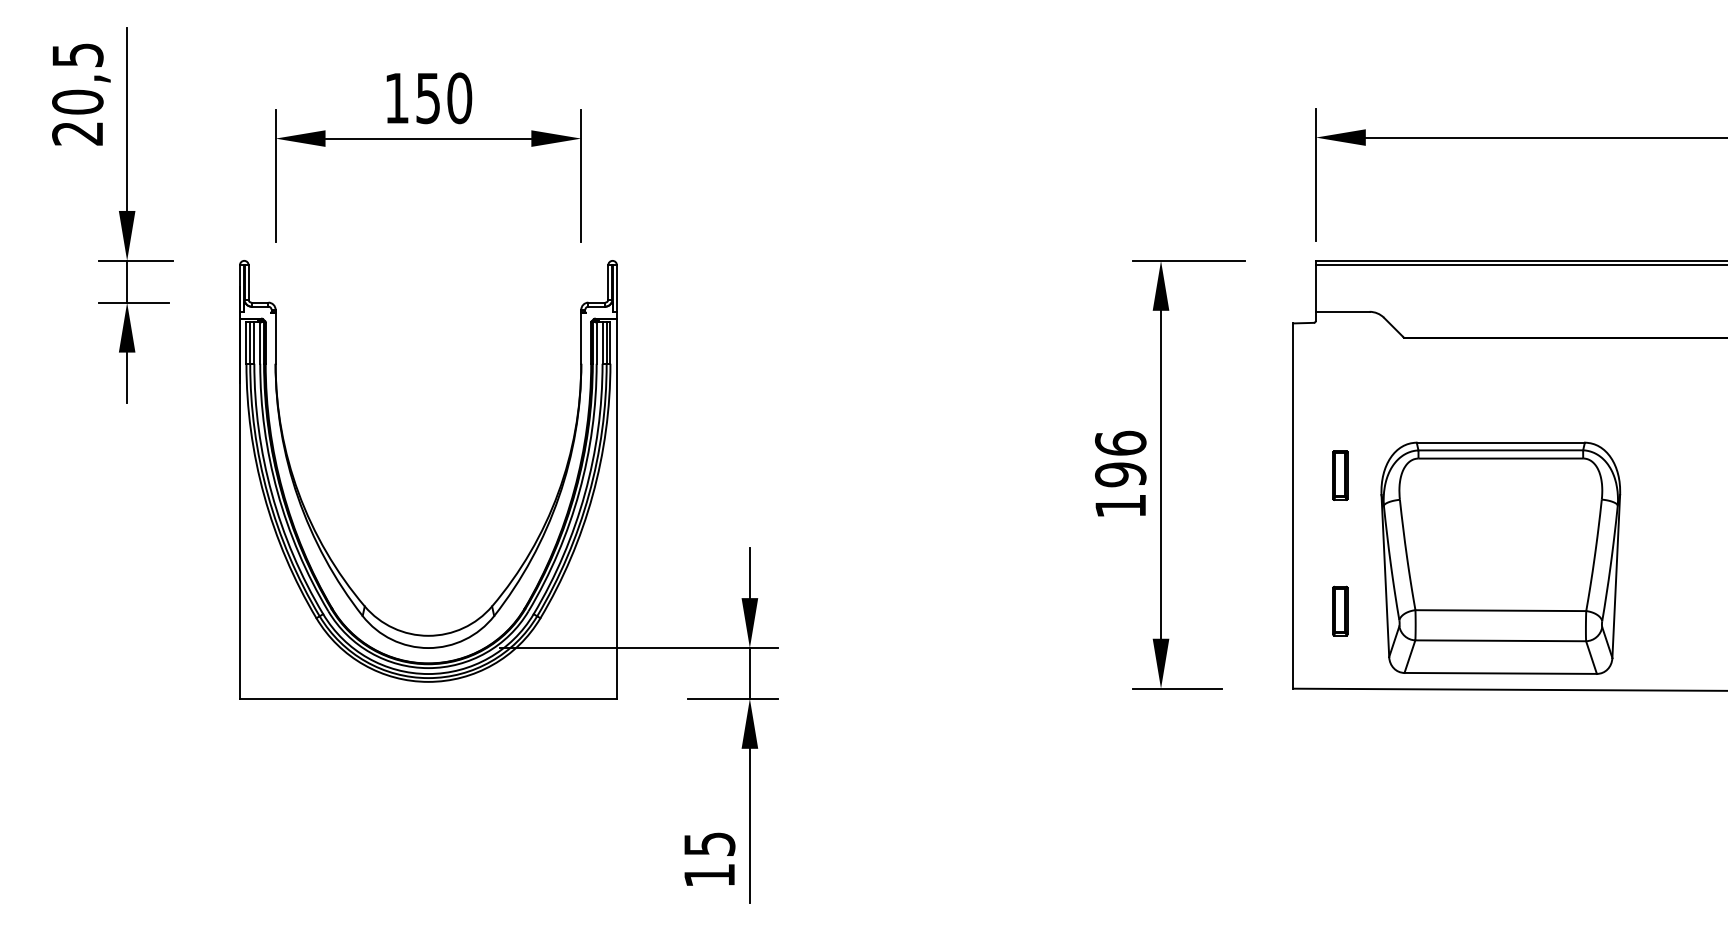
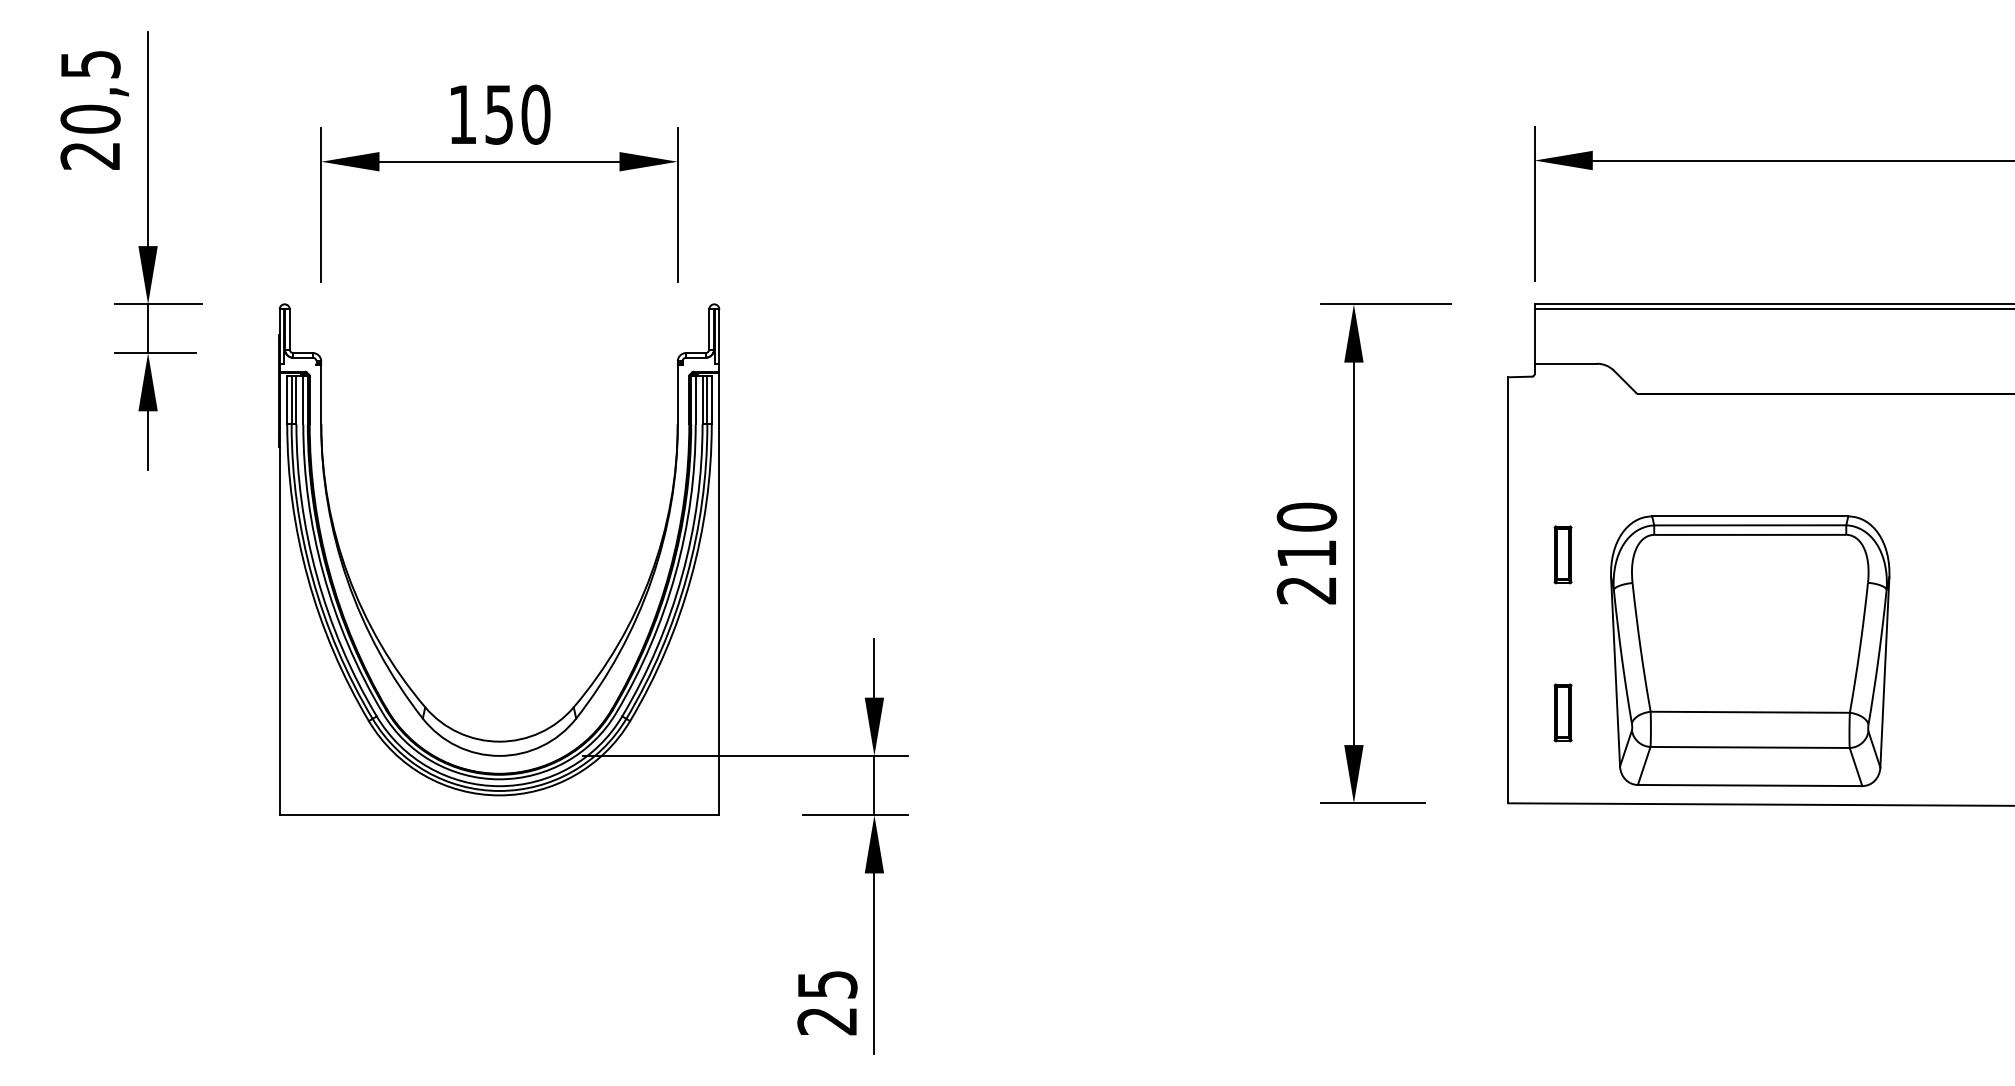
text: (1120, 474) -> (1306, 553), 196 -> 210
text: (708, 875) -> (826, 1021), 15 -> 25

